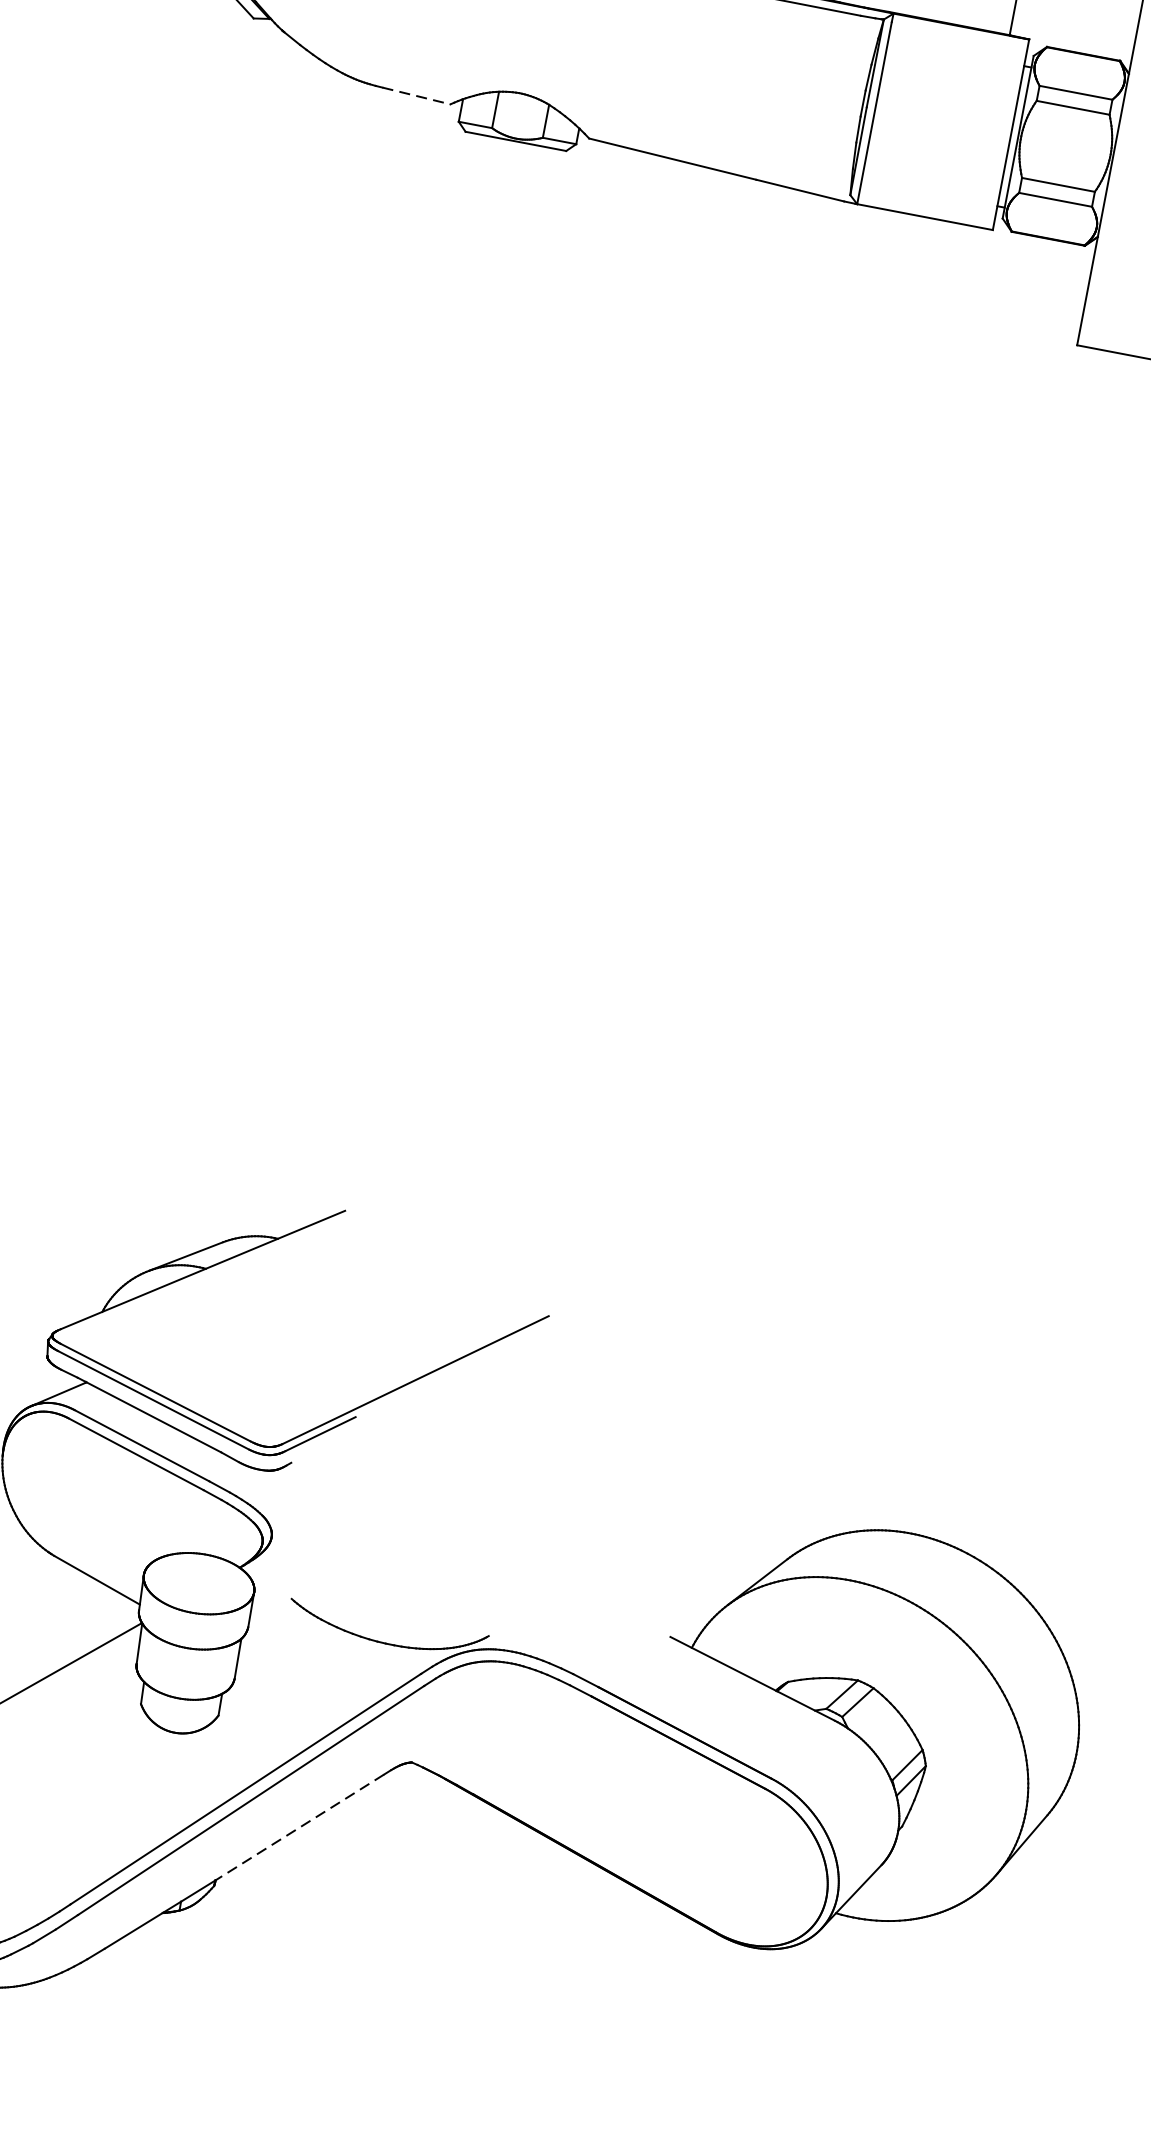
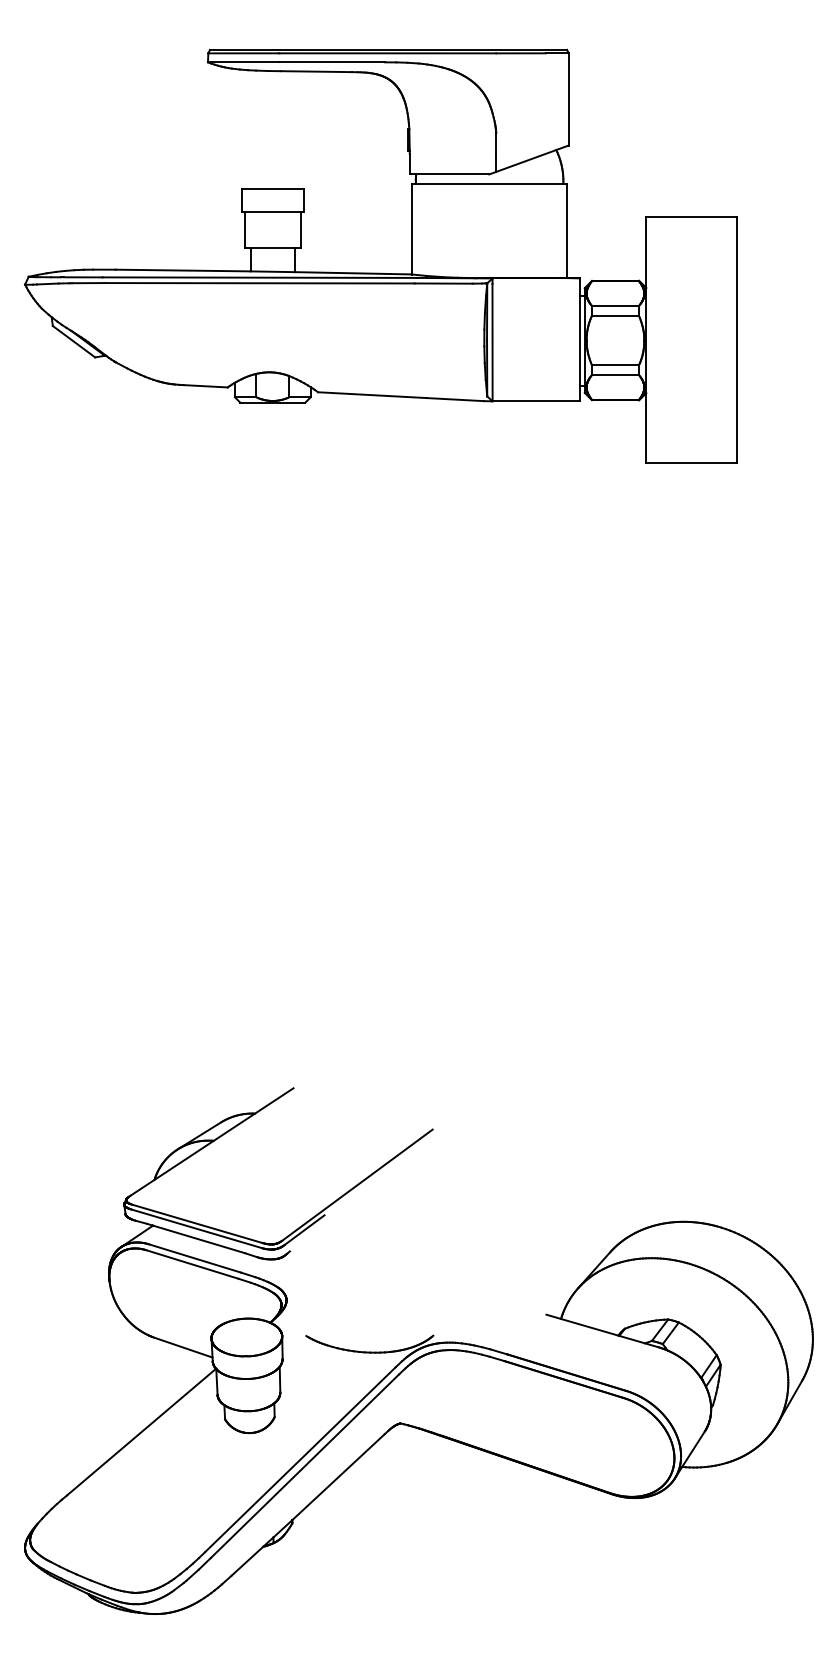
line: (417, 96) -> (206, 386), dashed -> solid
line: (299, 1827) -> (338, 1477), dashed -> solid

